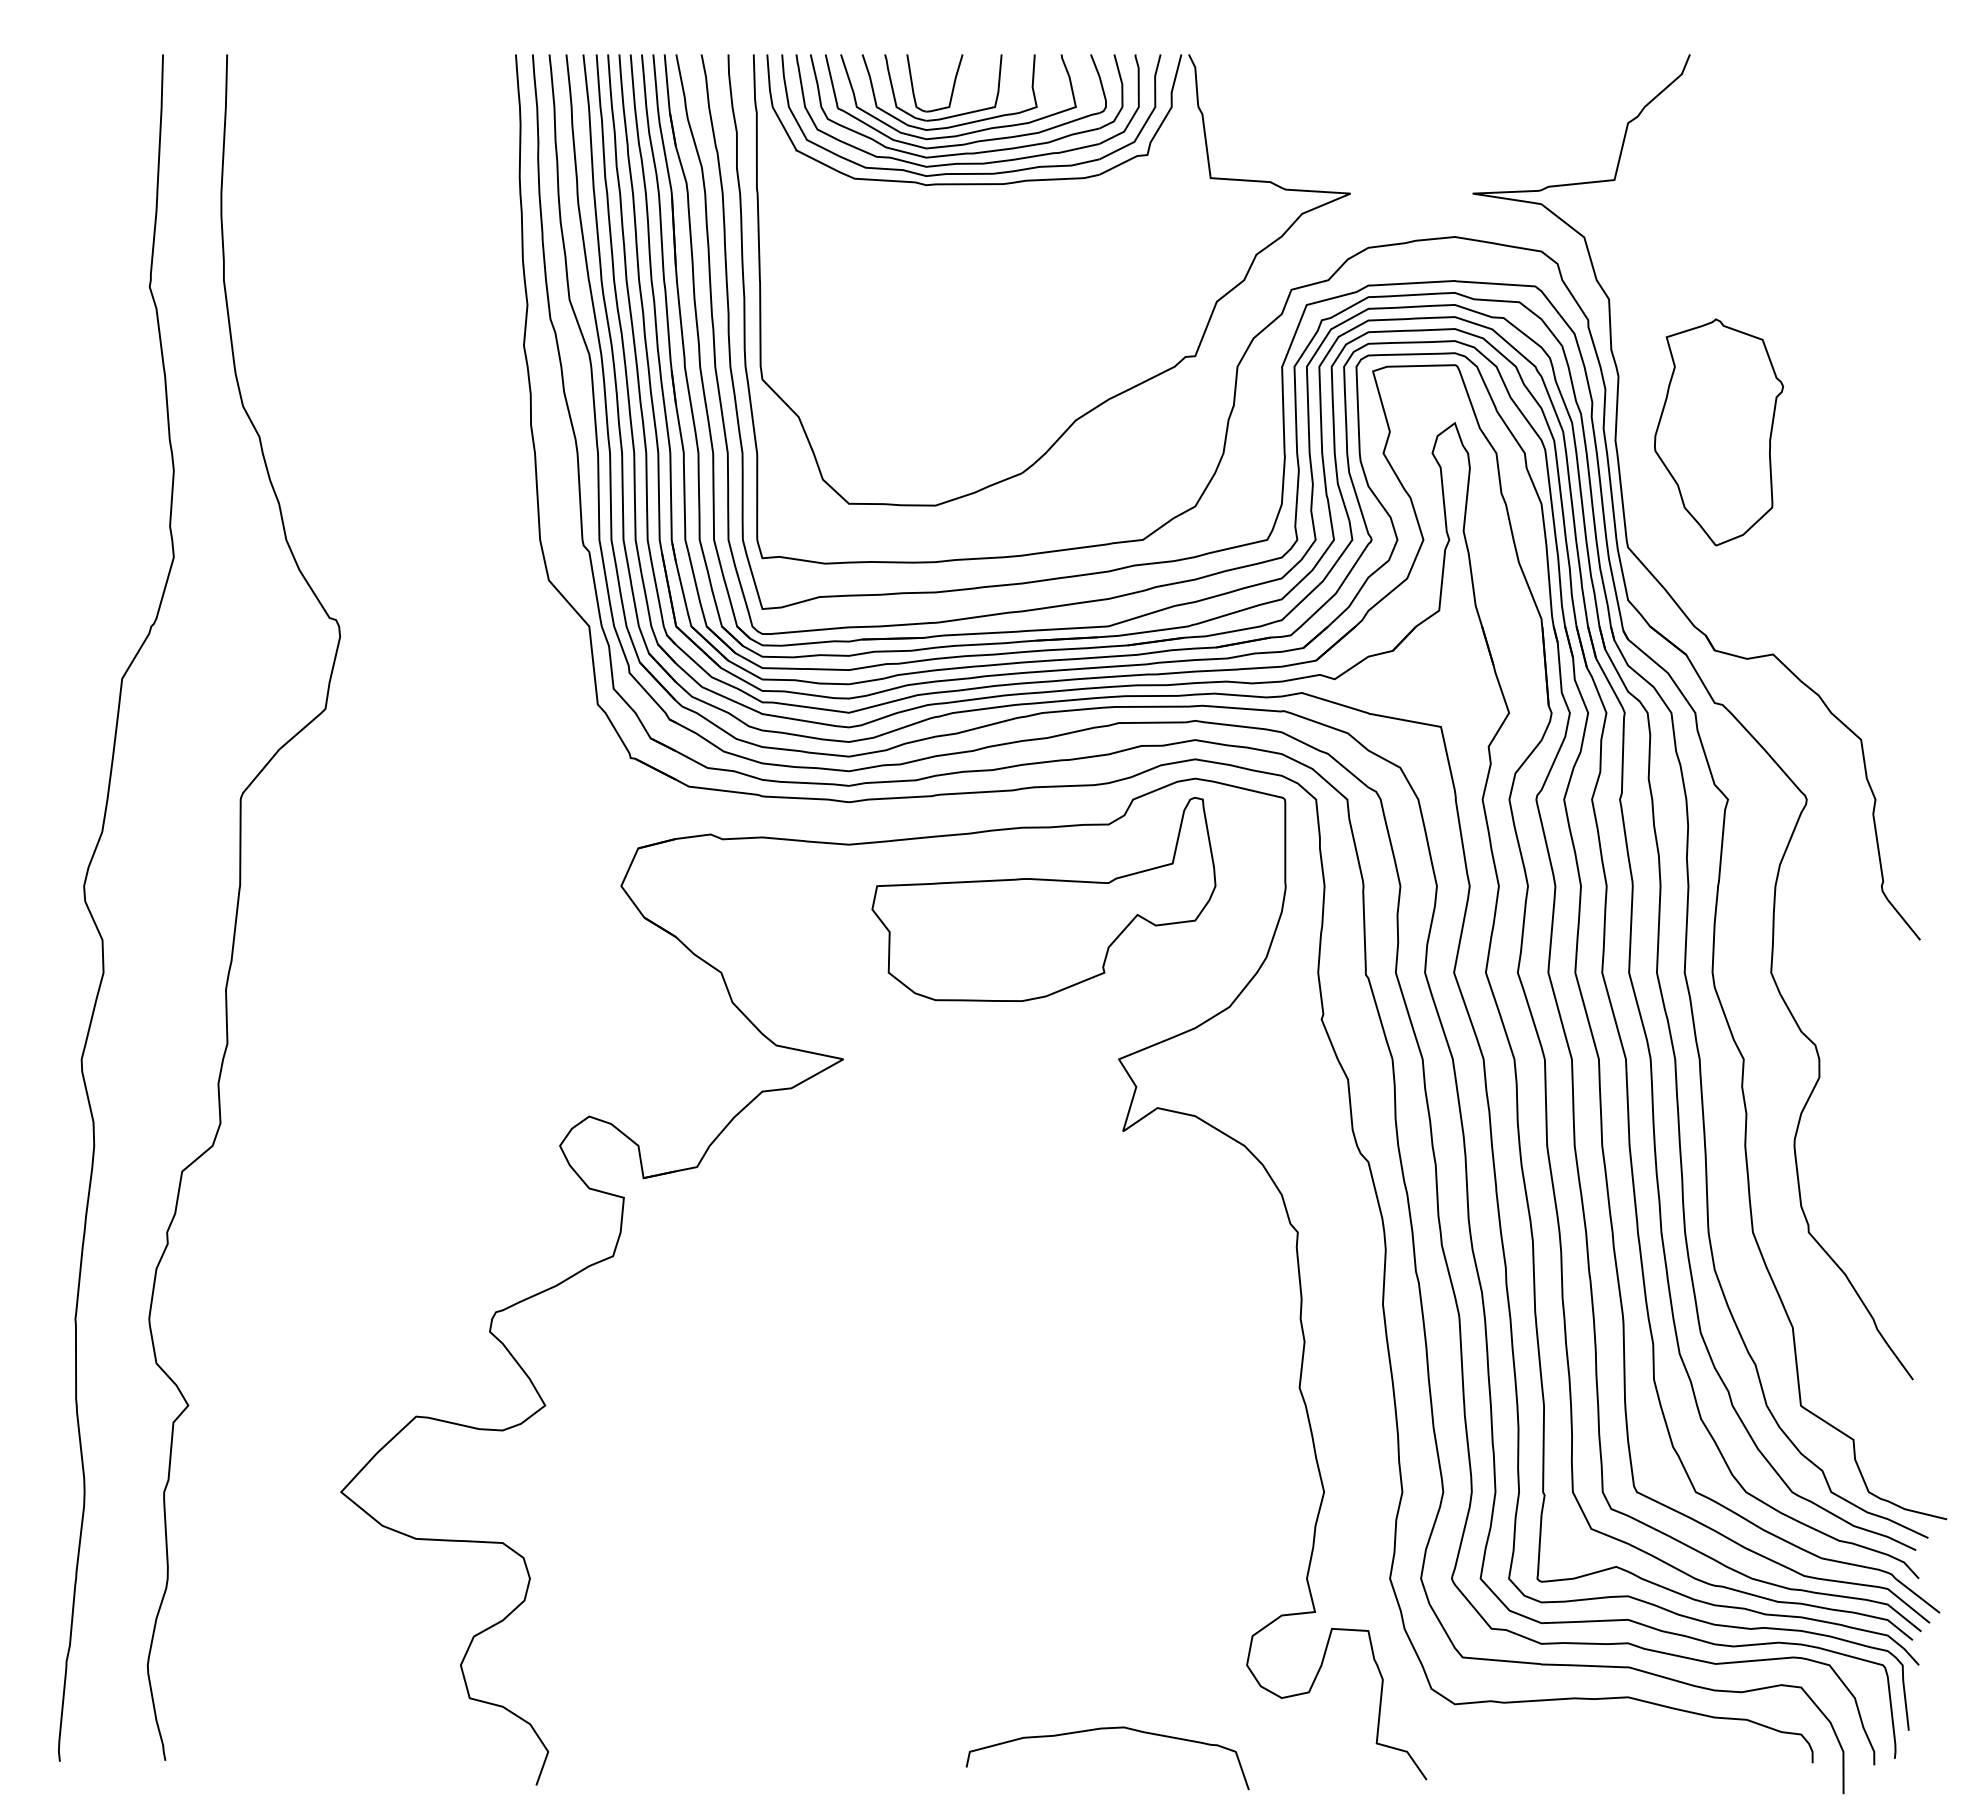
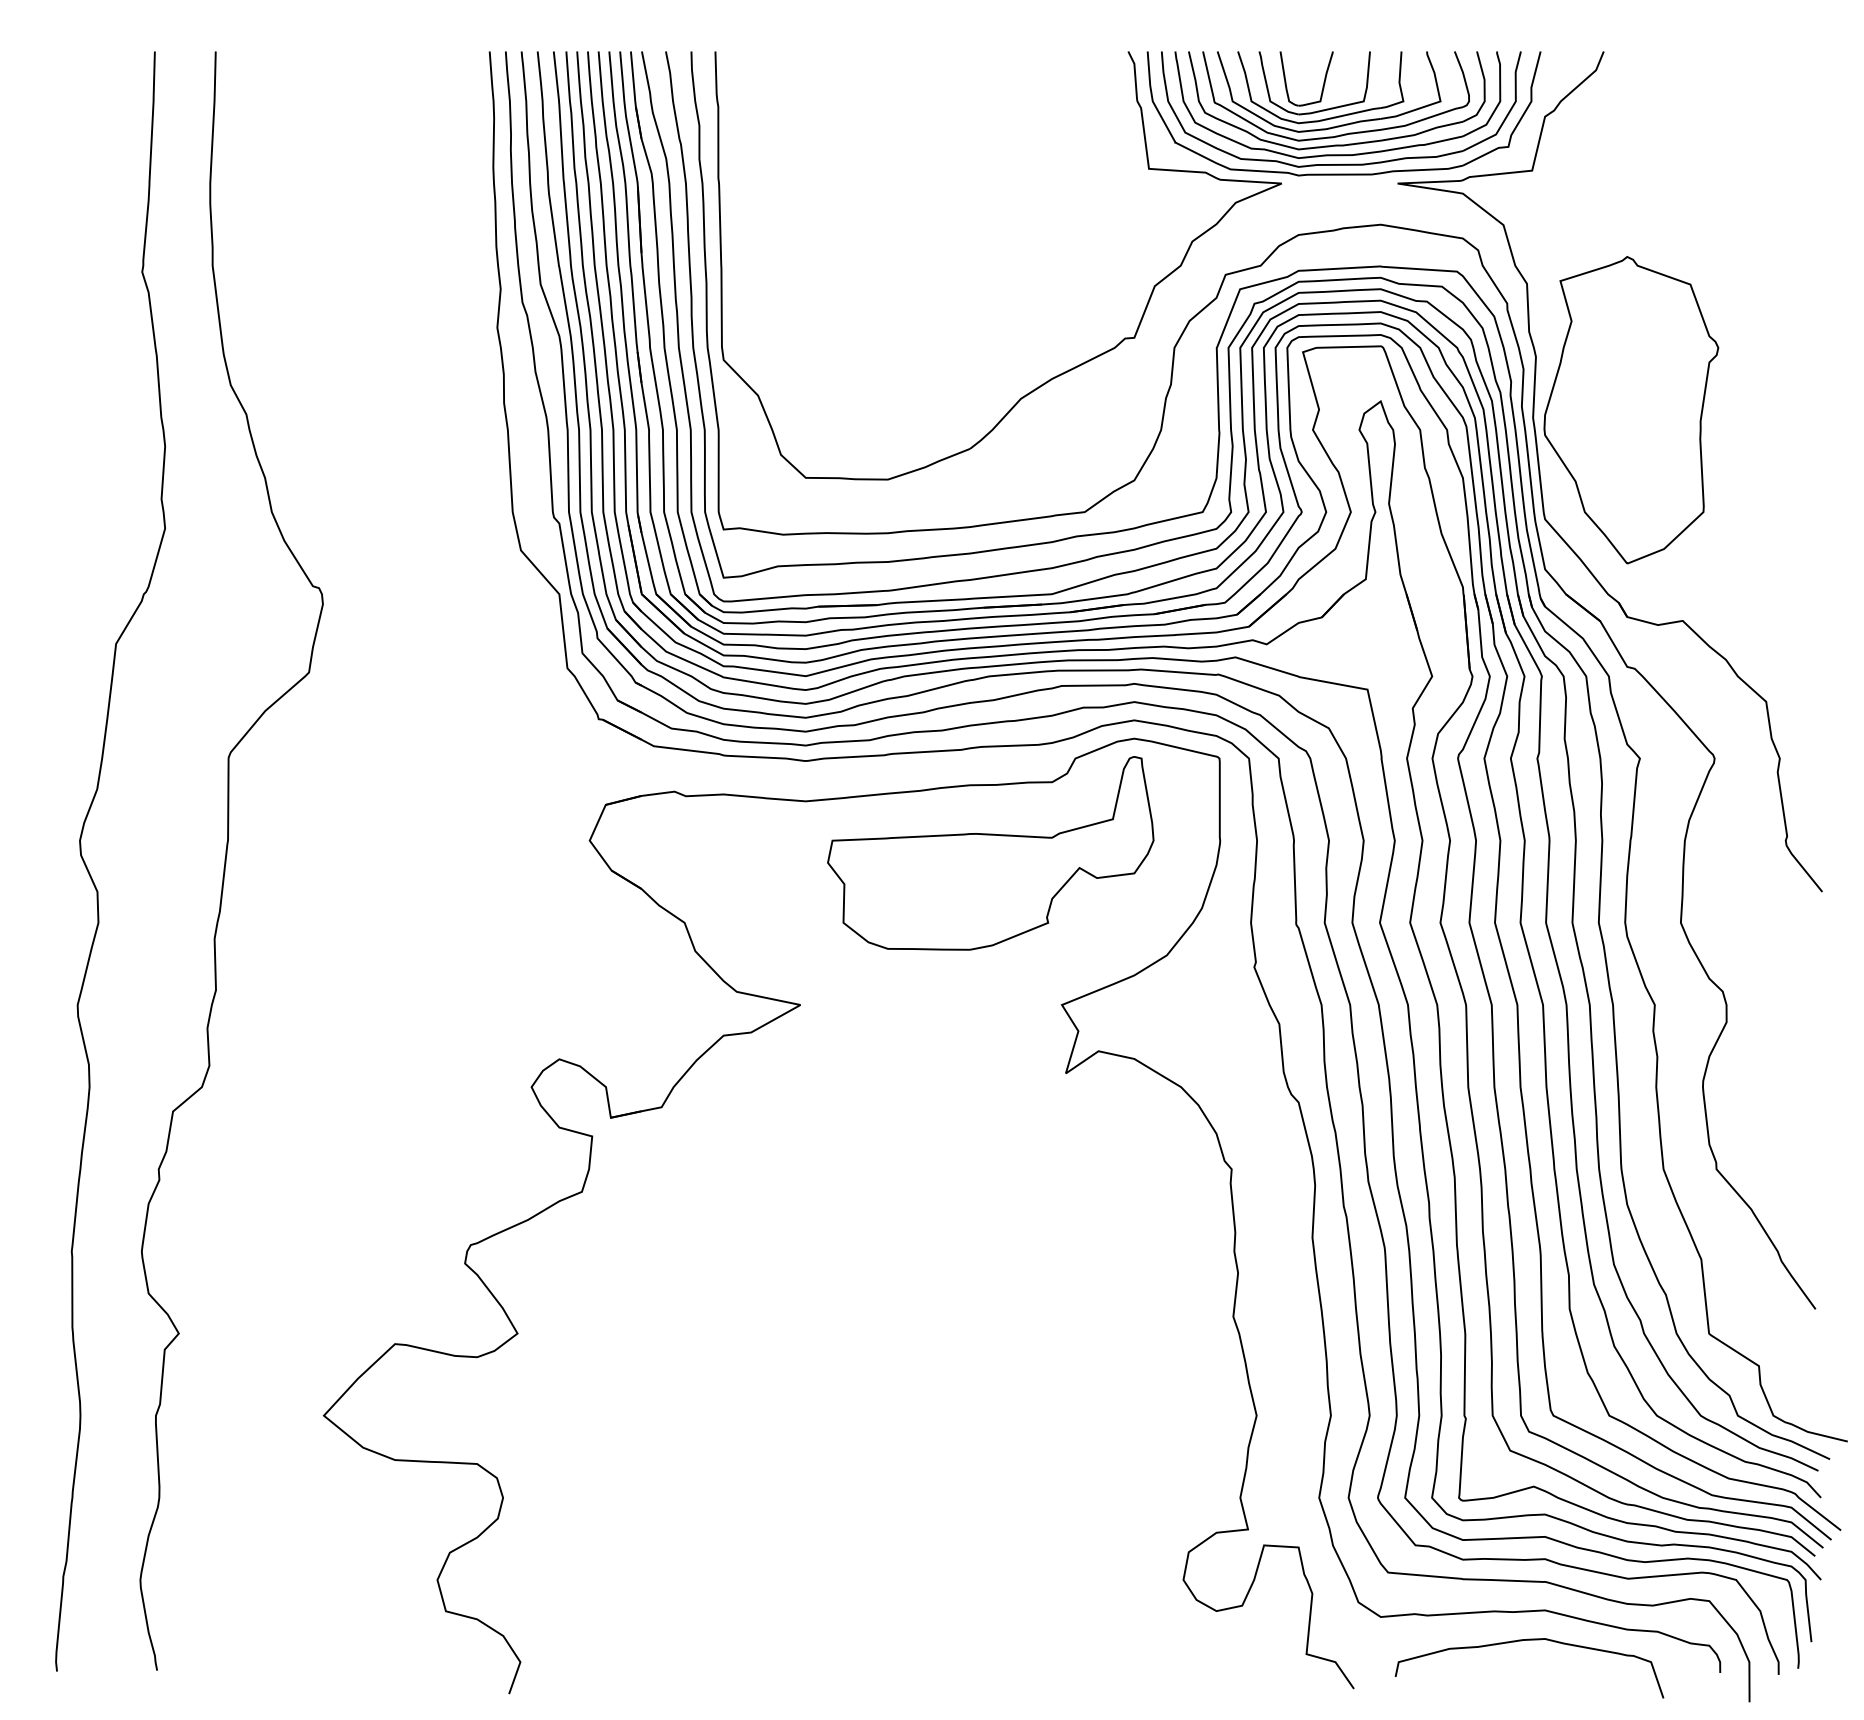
part: (974, 120) -> (1344, 114), moved
part: (1718, 432) -> (1630, 410), size x1.43
curve: (1107, 1729) -> (1529, 1640), moved

